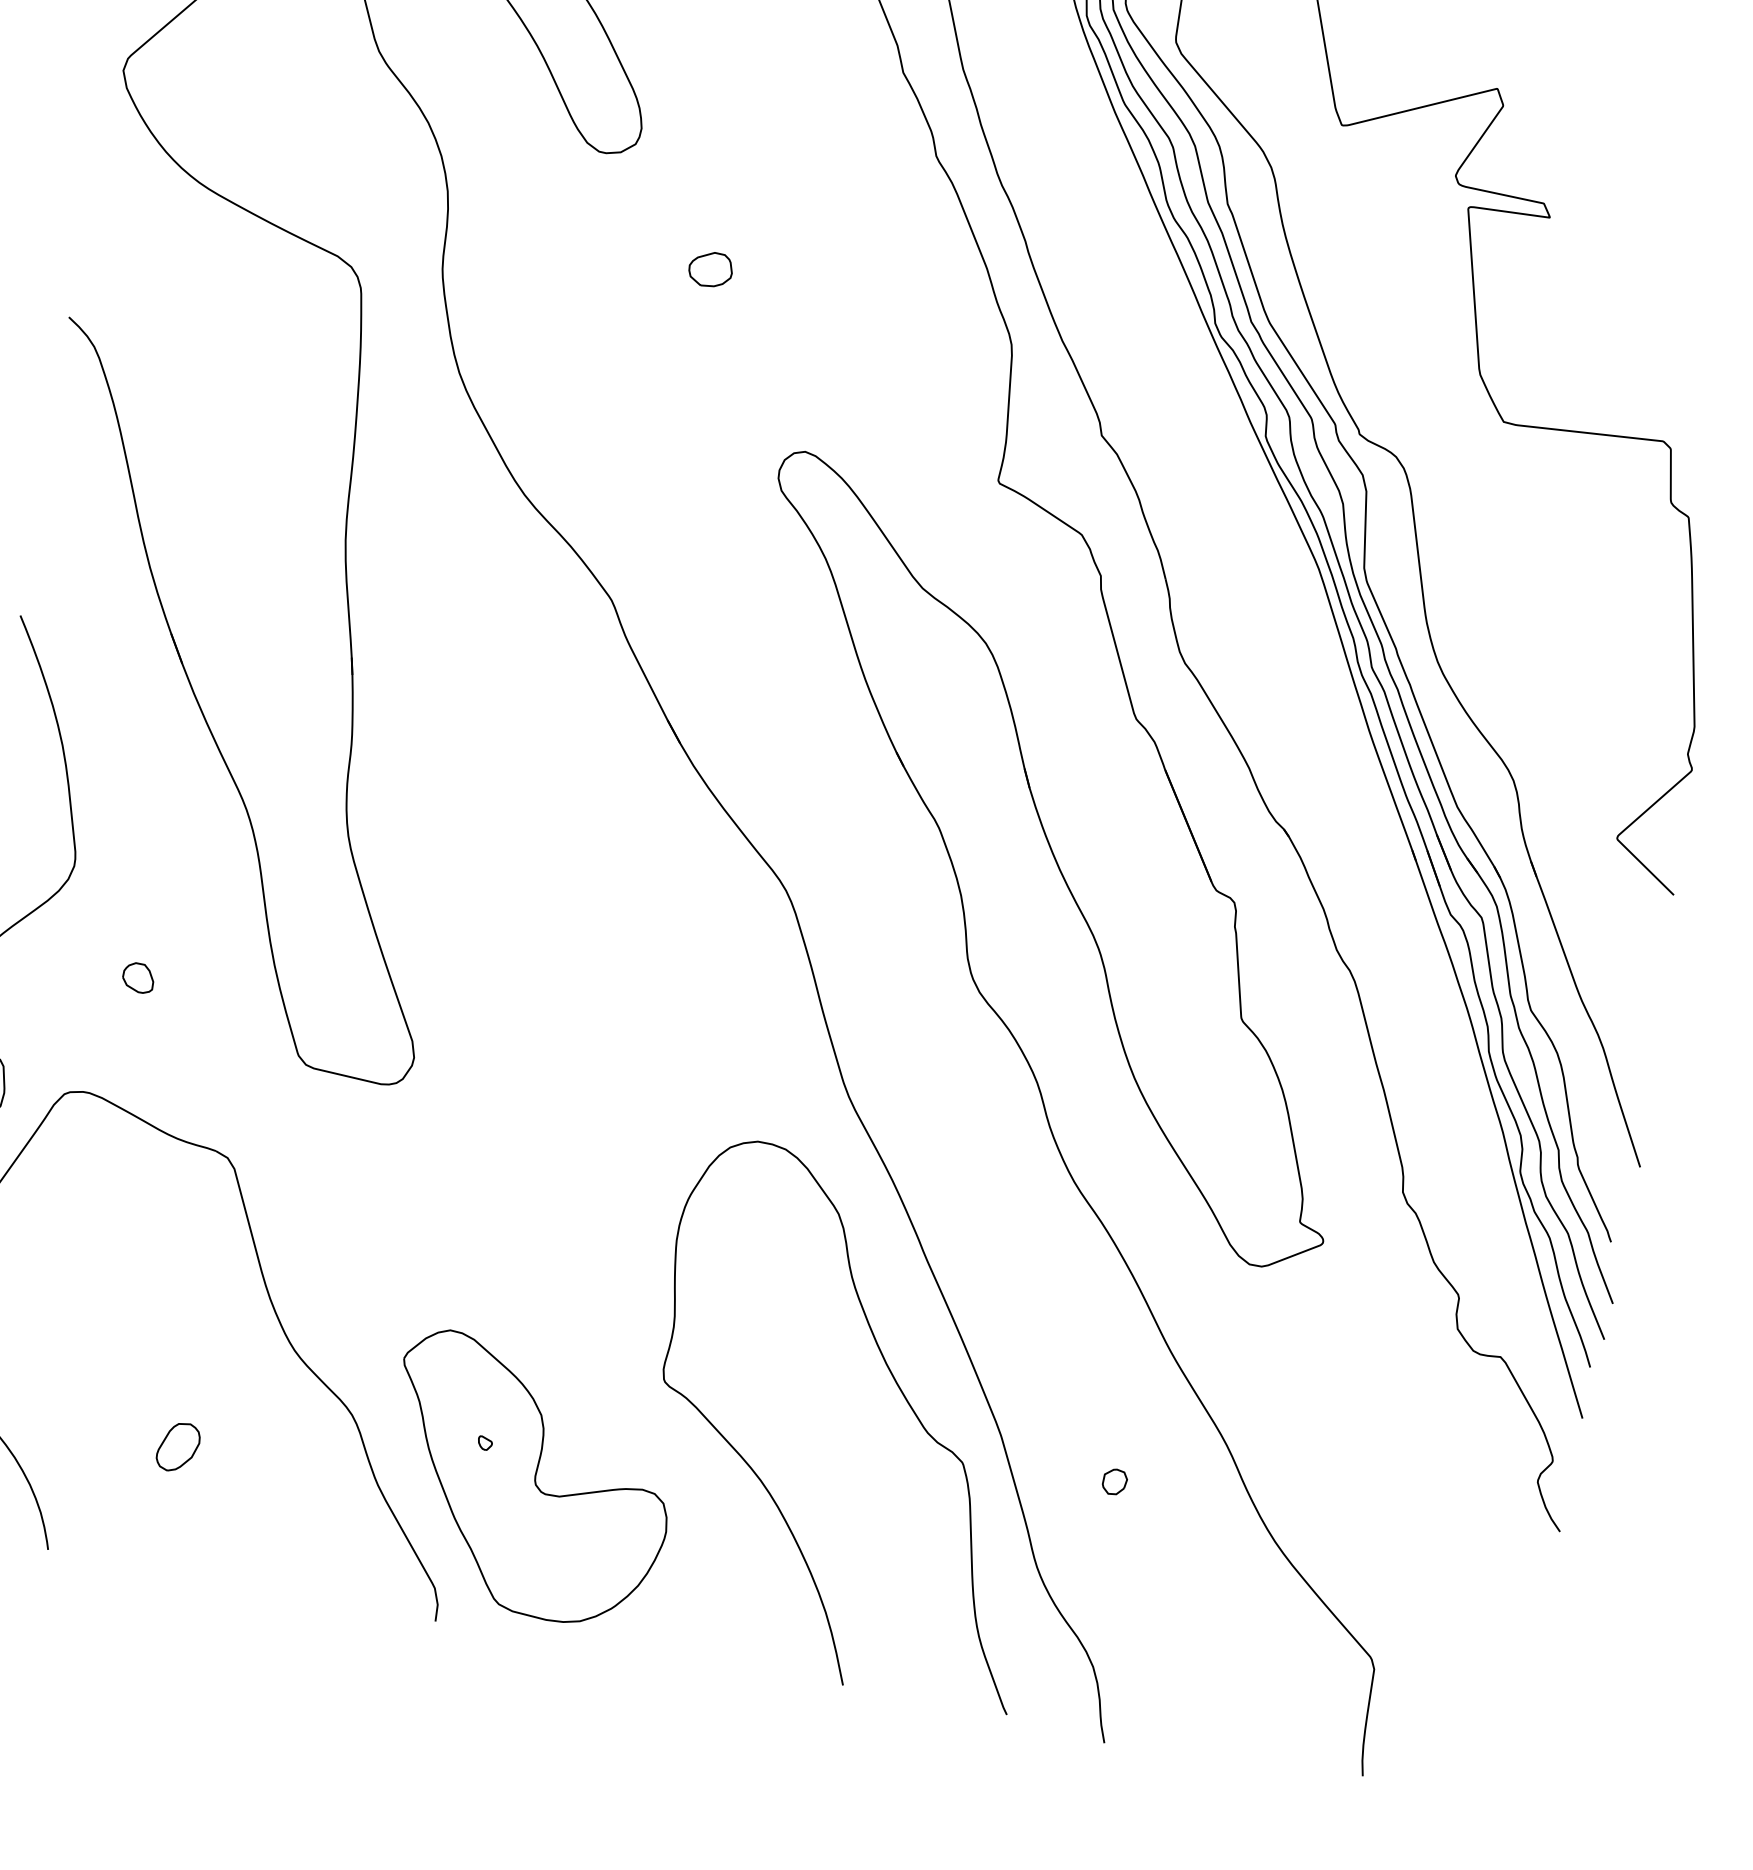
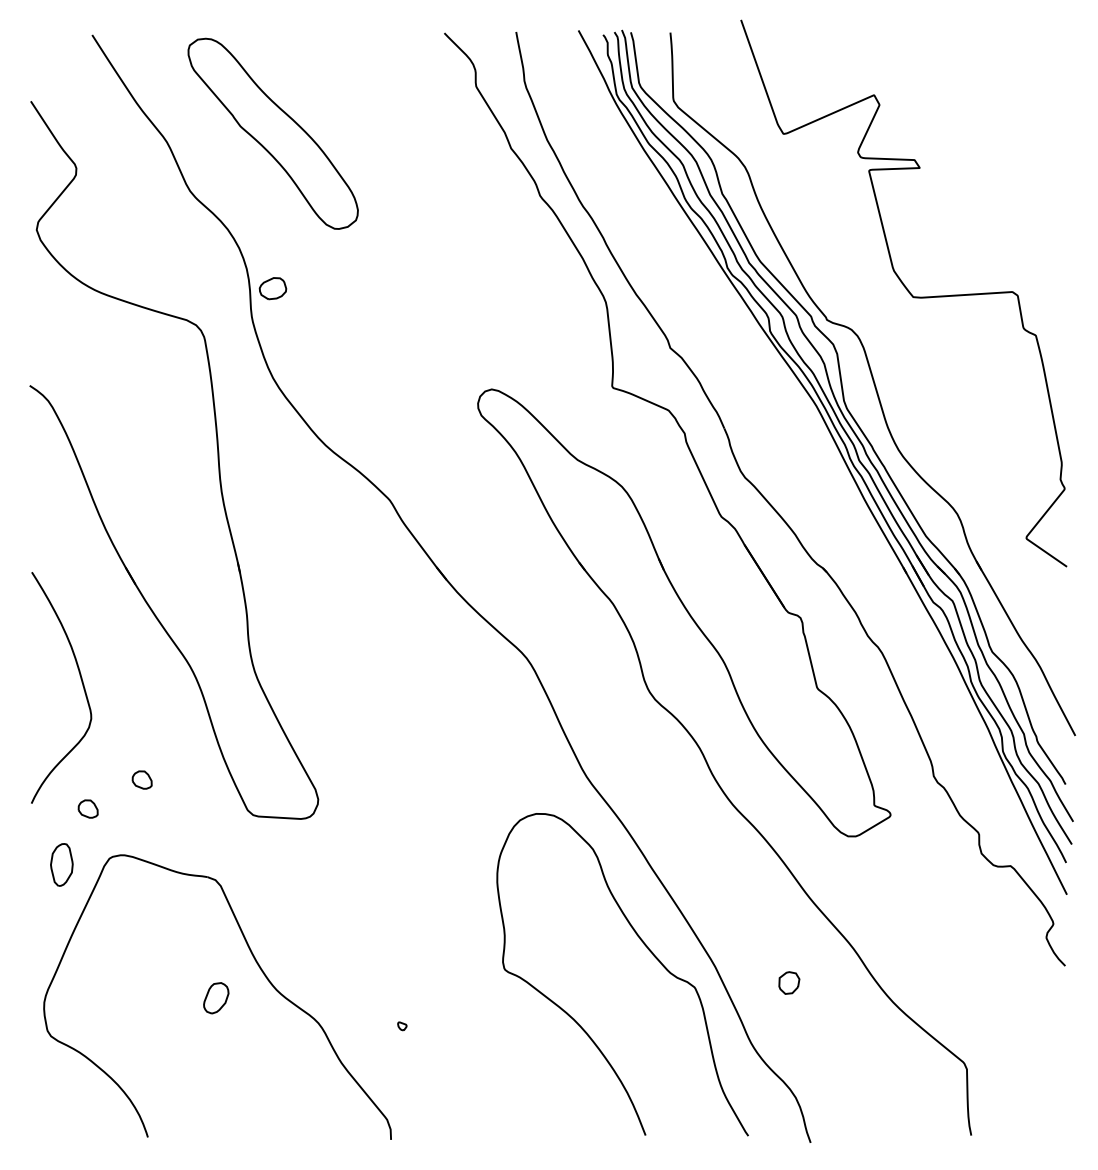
part: (710, 269) -> (272, 288), moved
part: (43, 1008) -> (87, 808), added
part: (178, 1447) -> (216, 998), moved
part: (528, 1480) -> (432, 1044), removed
part: (1115, 1481) -> (789, 982), size x1.4

